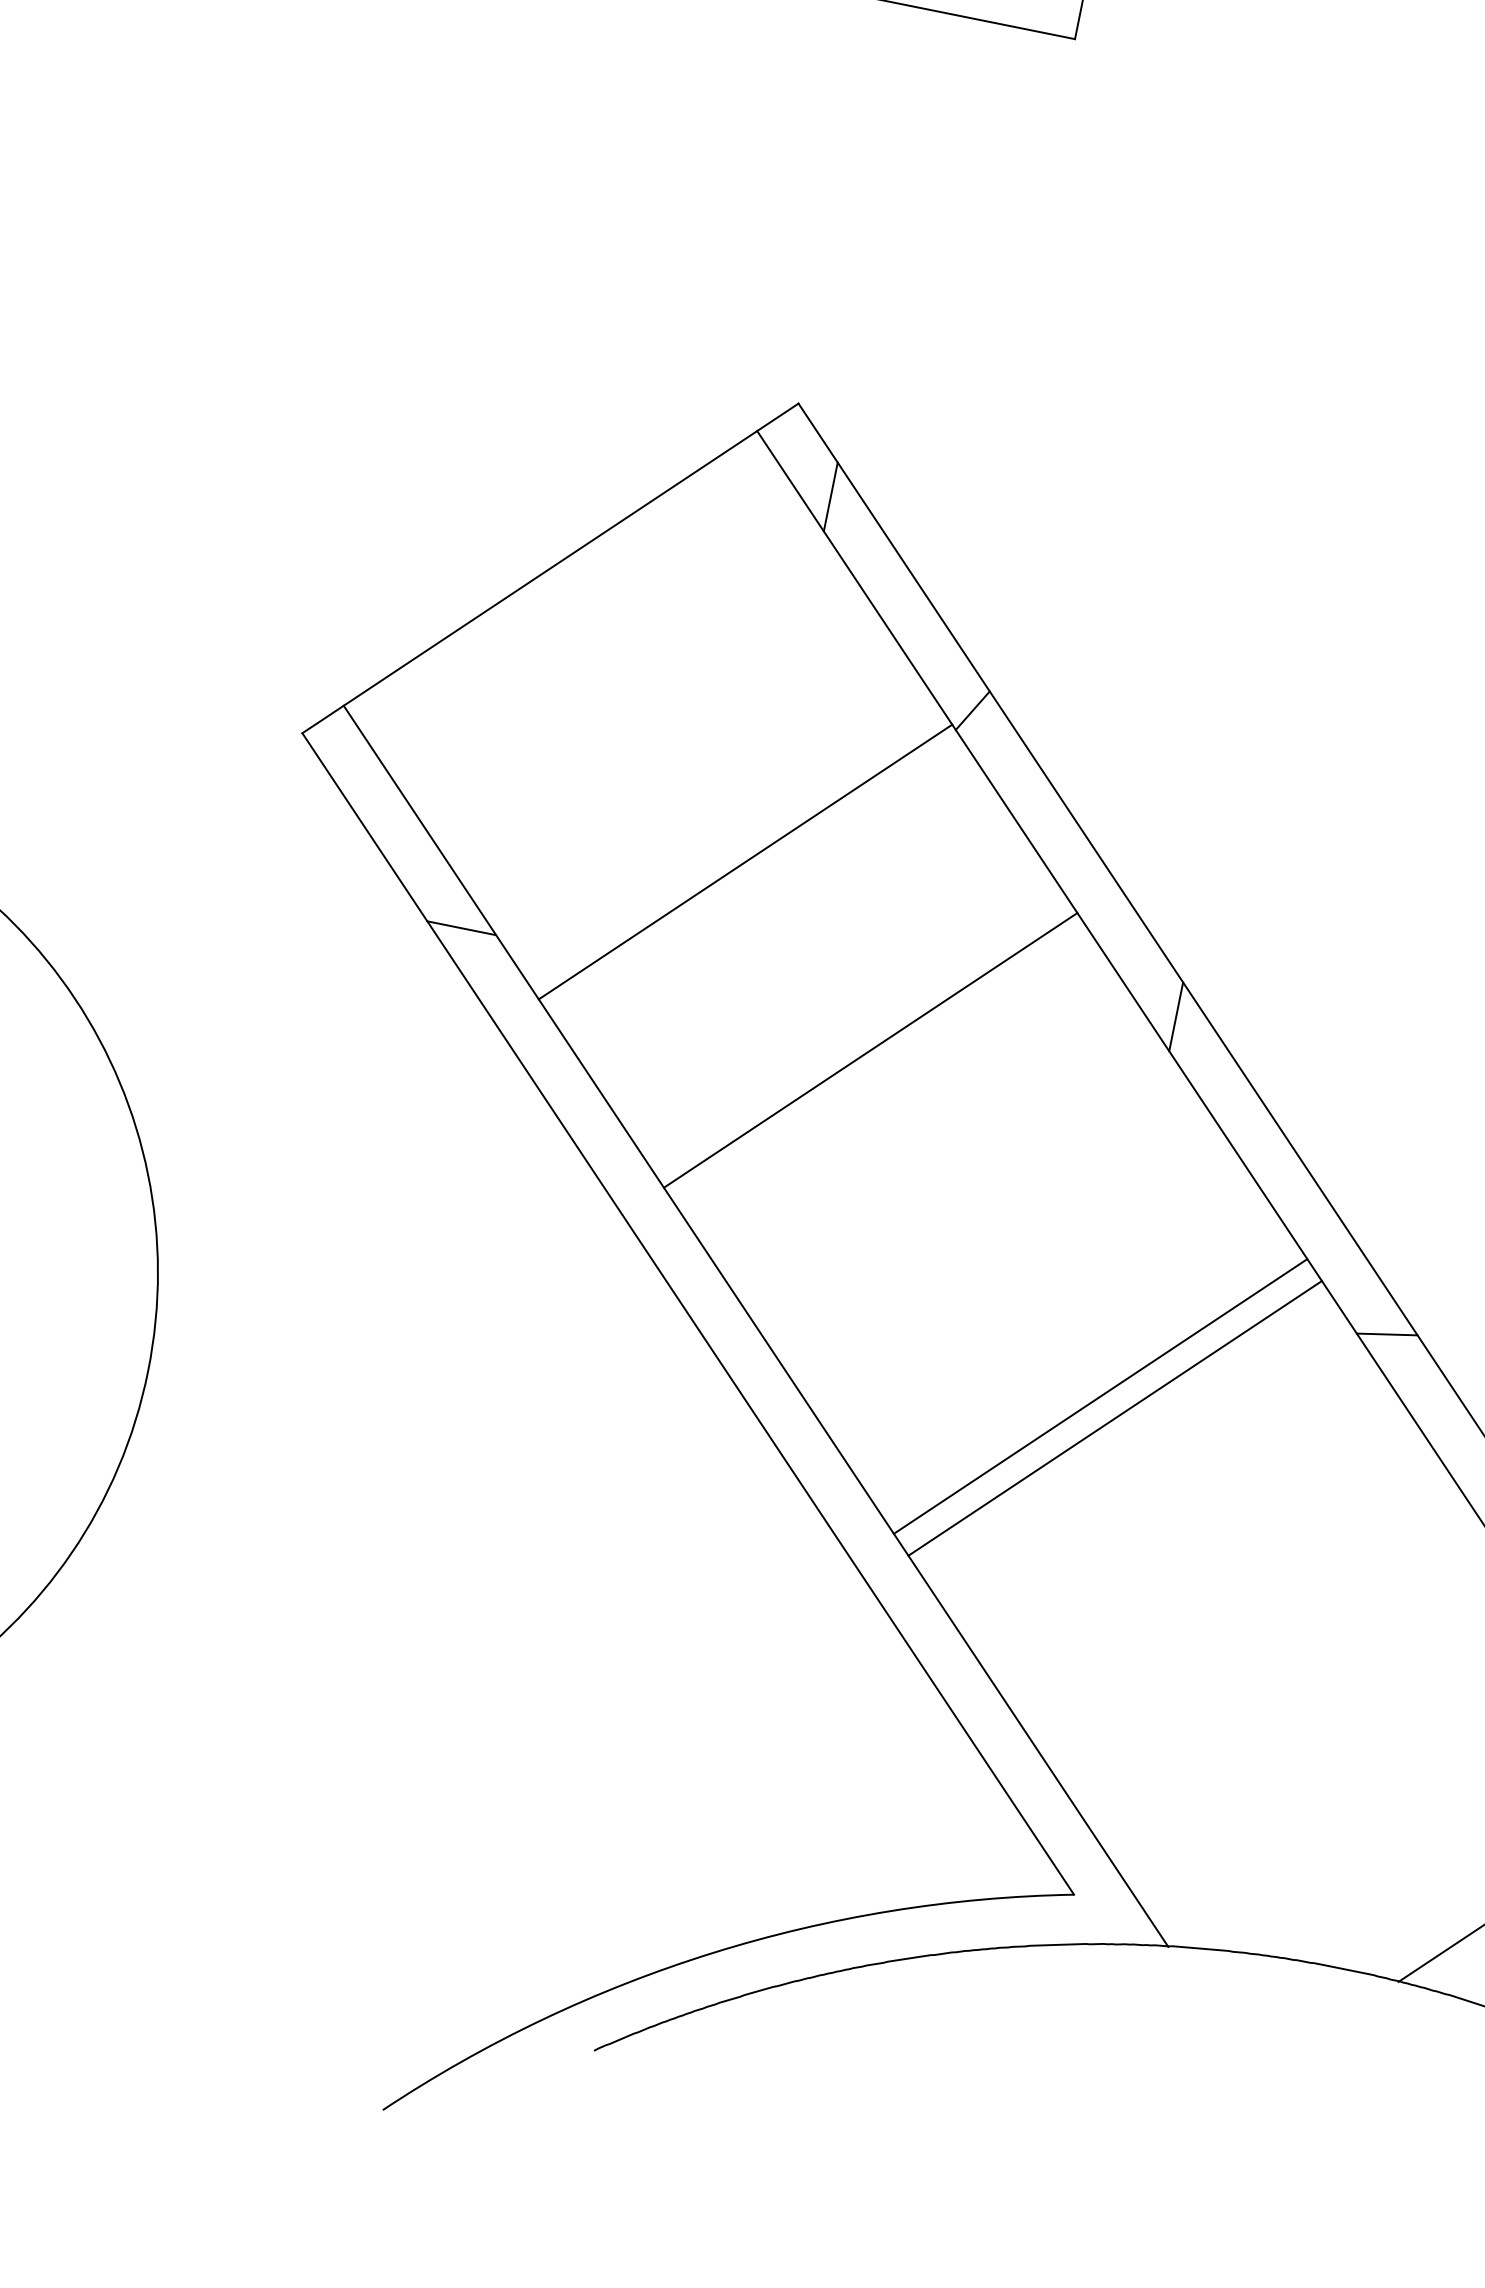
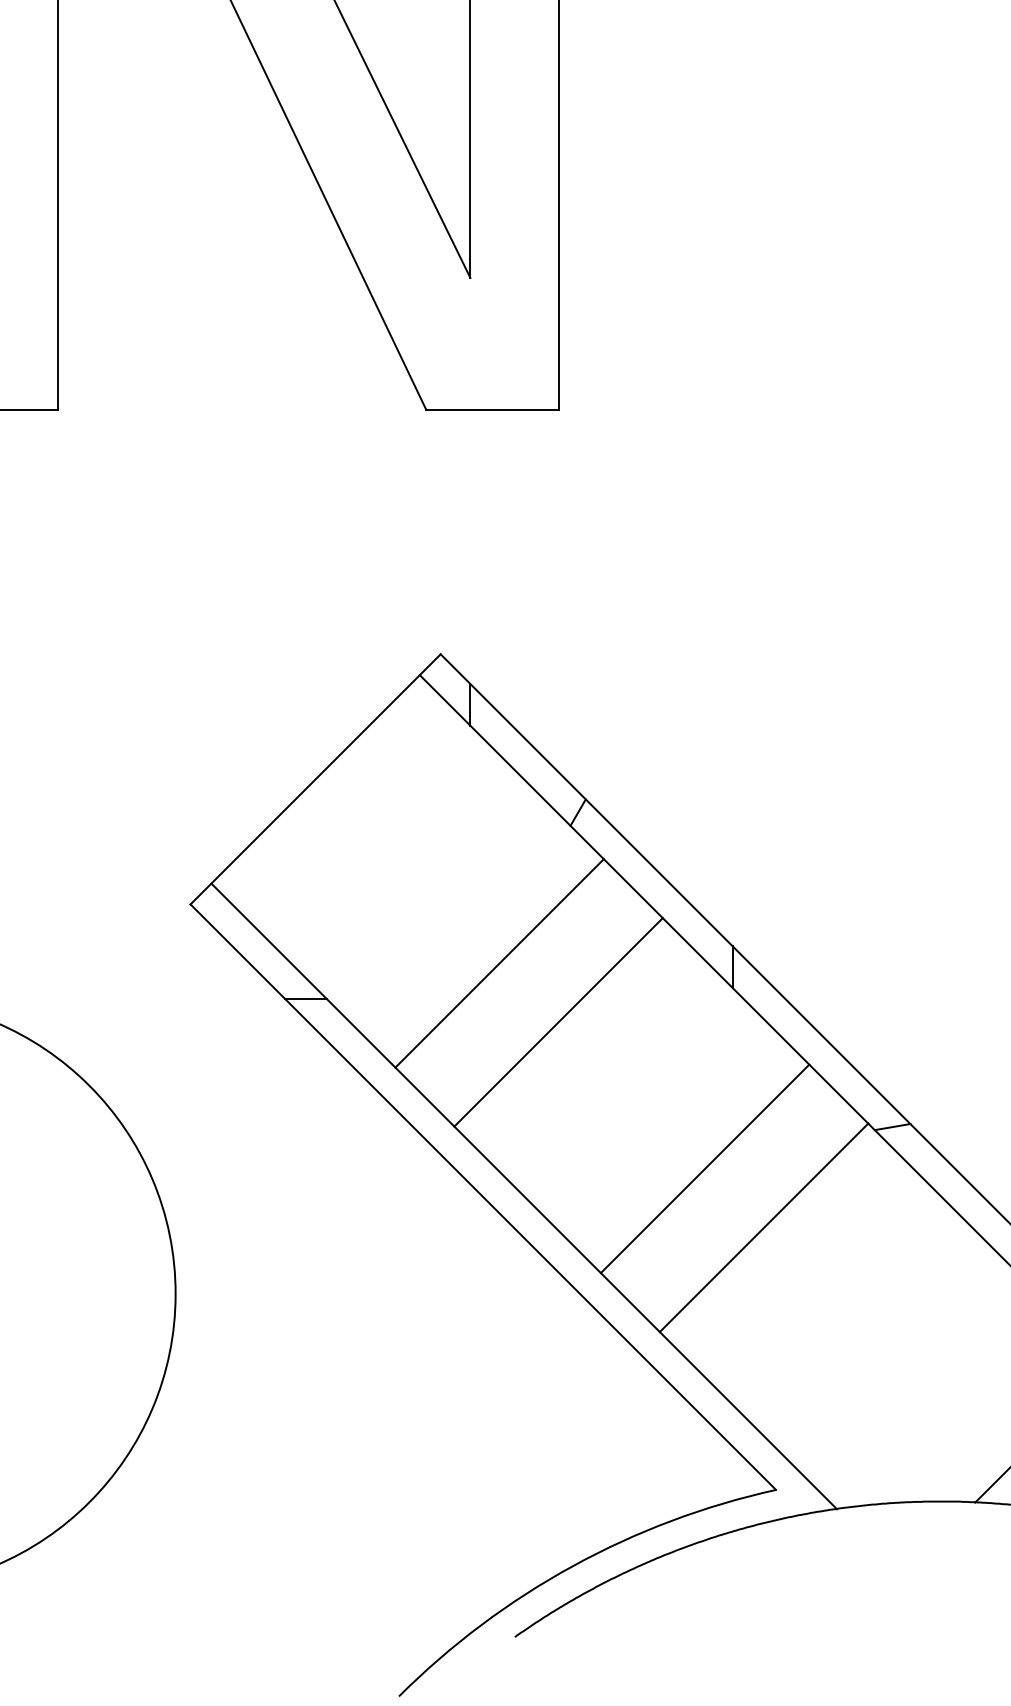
line: (745, 862) -> (499, 963), moved
line: (1099, 1395) -> (763, 1227), moved
line: (1114, 1417) -> (704, 1168), moved

